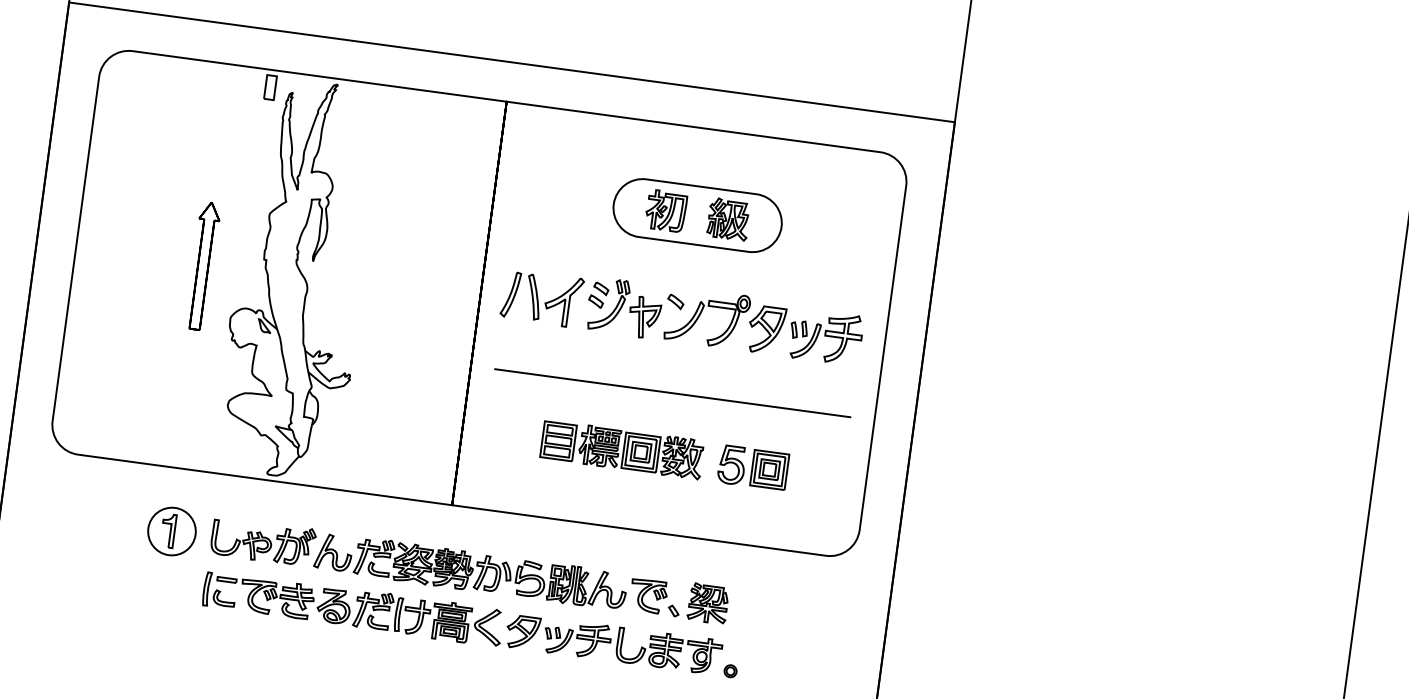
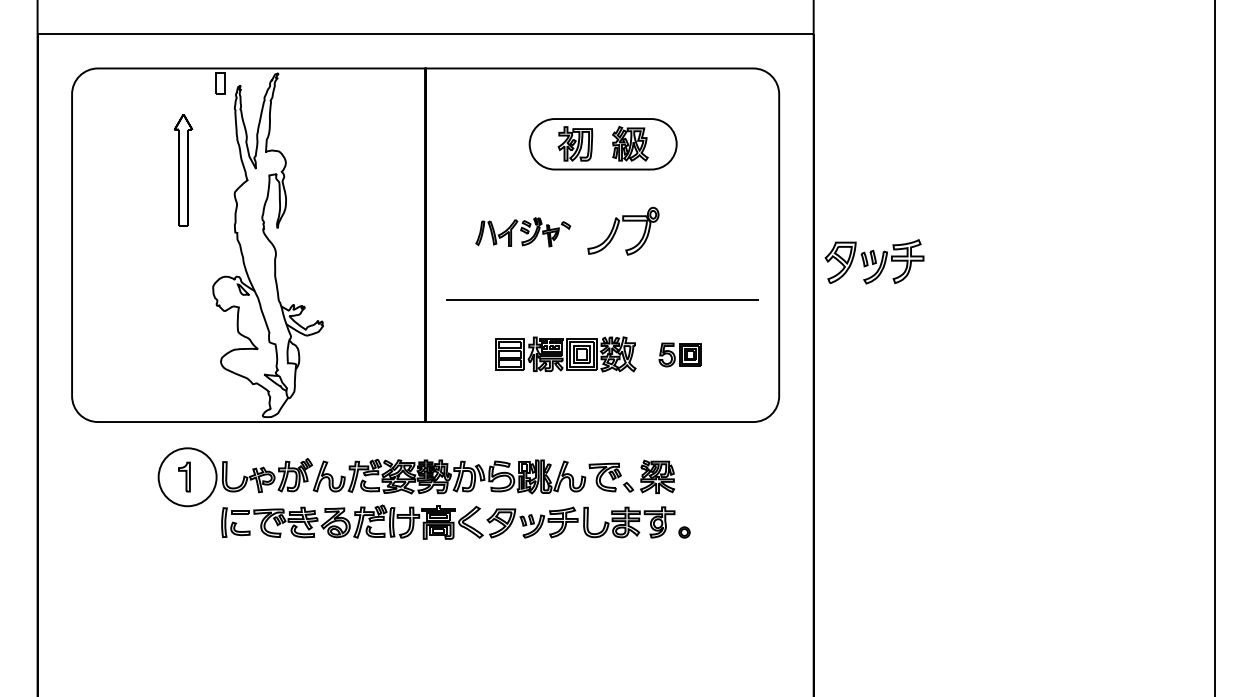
part: (203, 266) -> (183, 170), moved
part: (593, 302) -> (523, 231), size x0.6
part: (805, 333) -> (874, 261), moved
part: (752, 467) -> (679, 354), size x0.7
circle: (171, 530) -> (187, 476), size x1.4

